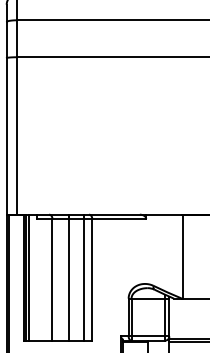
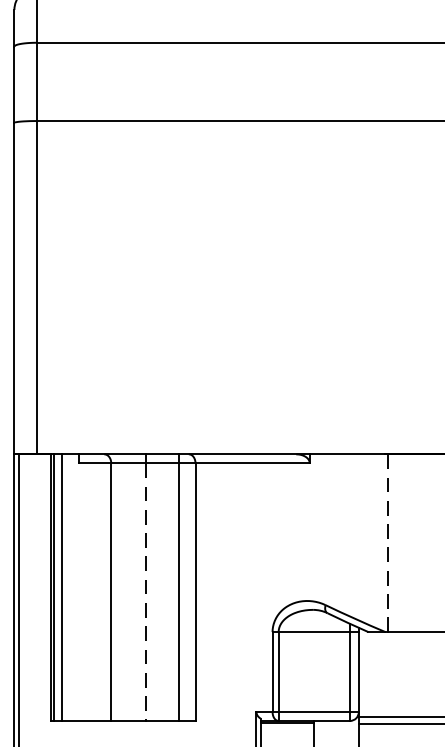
line: (183, 256) -> (388, 542), solid -> dashed
line: (68, 279) -> (145, 591), solid -> dashed

